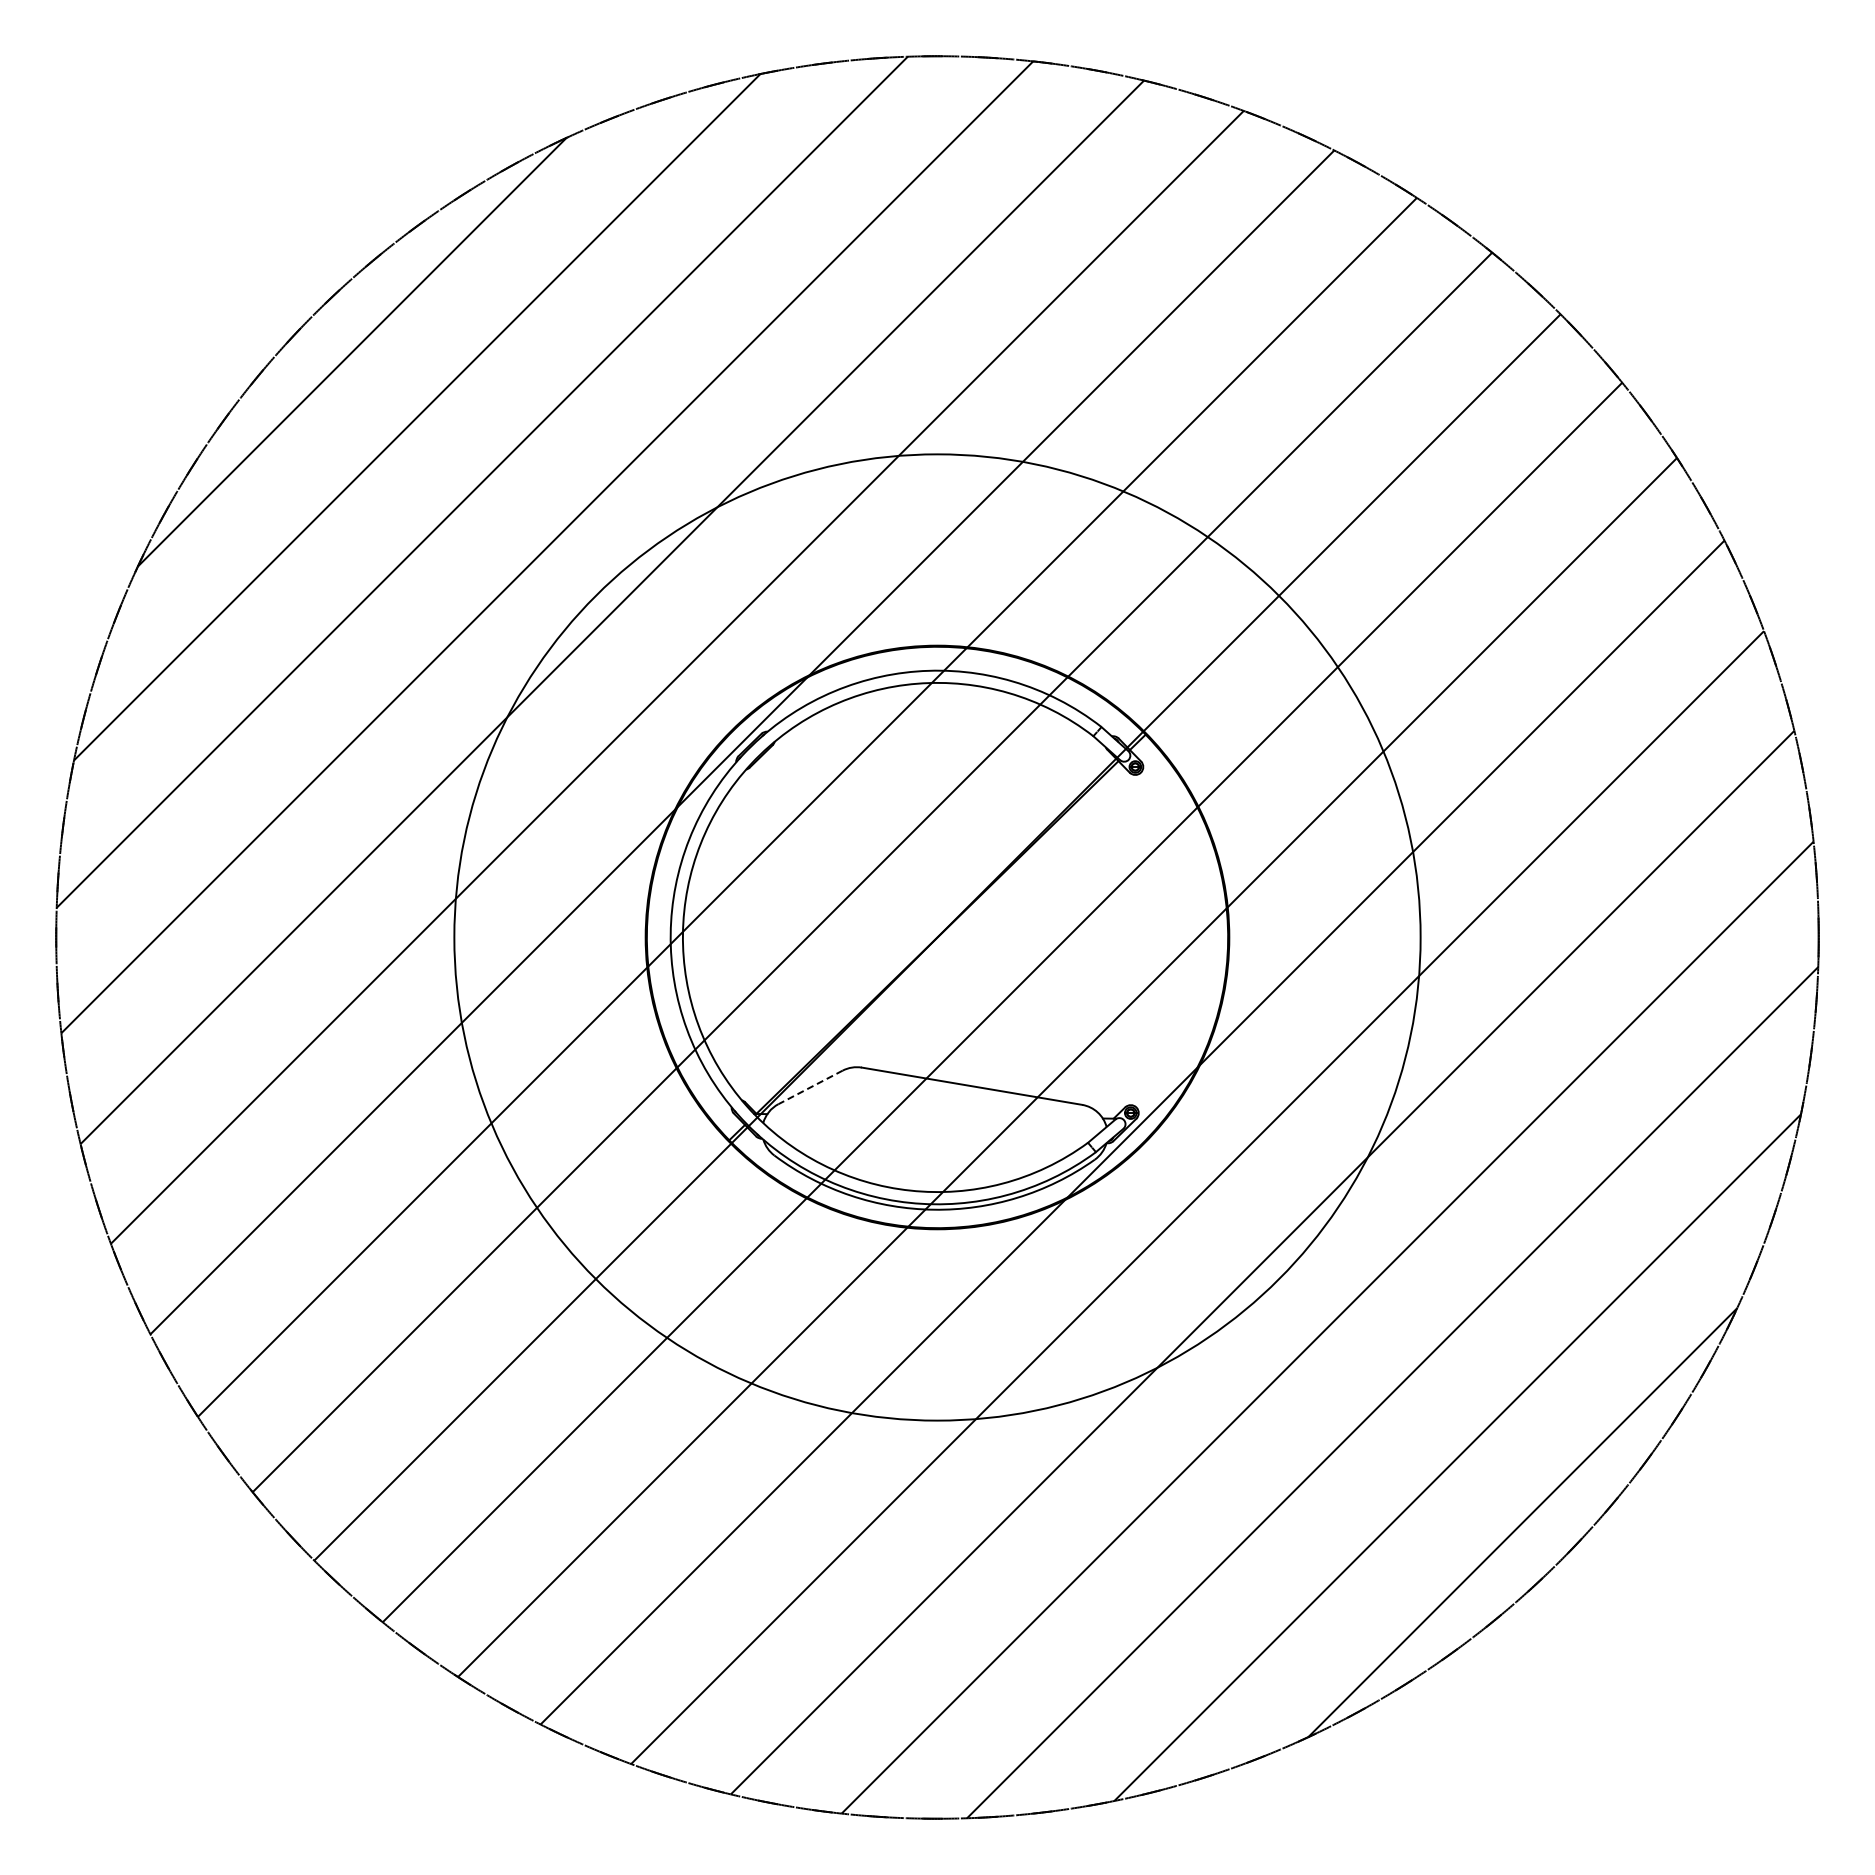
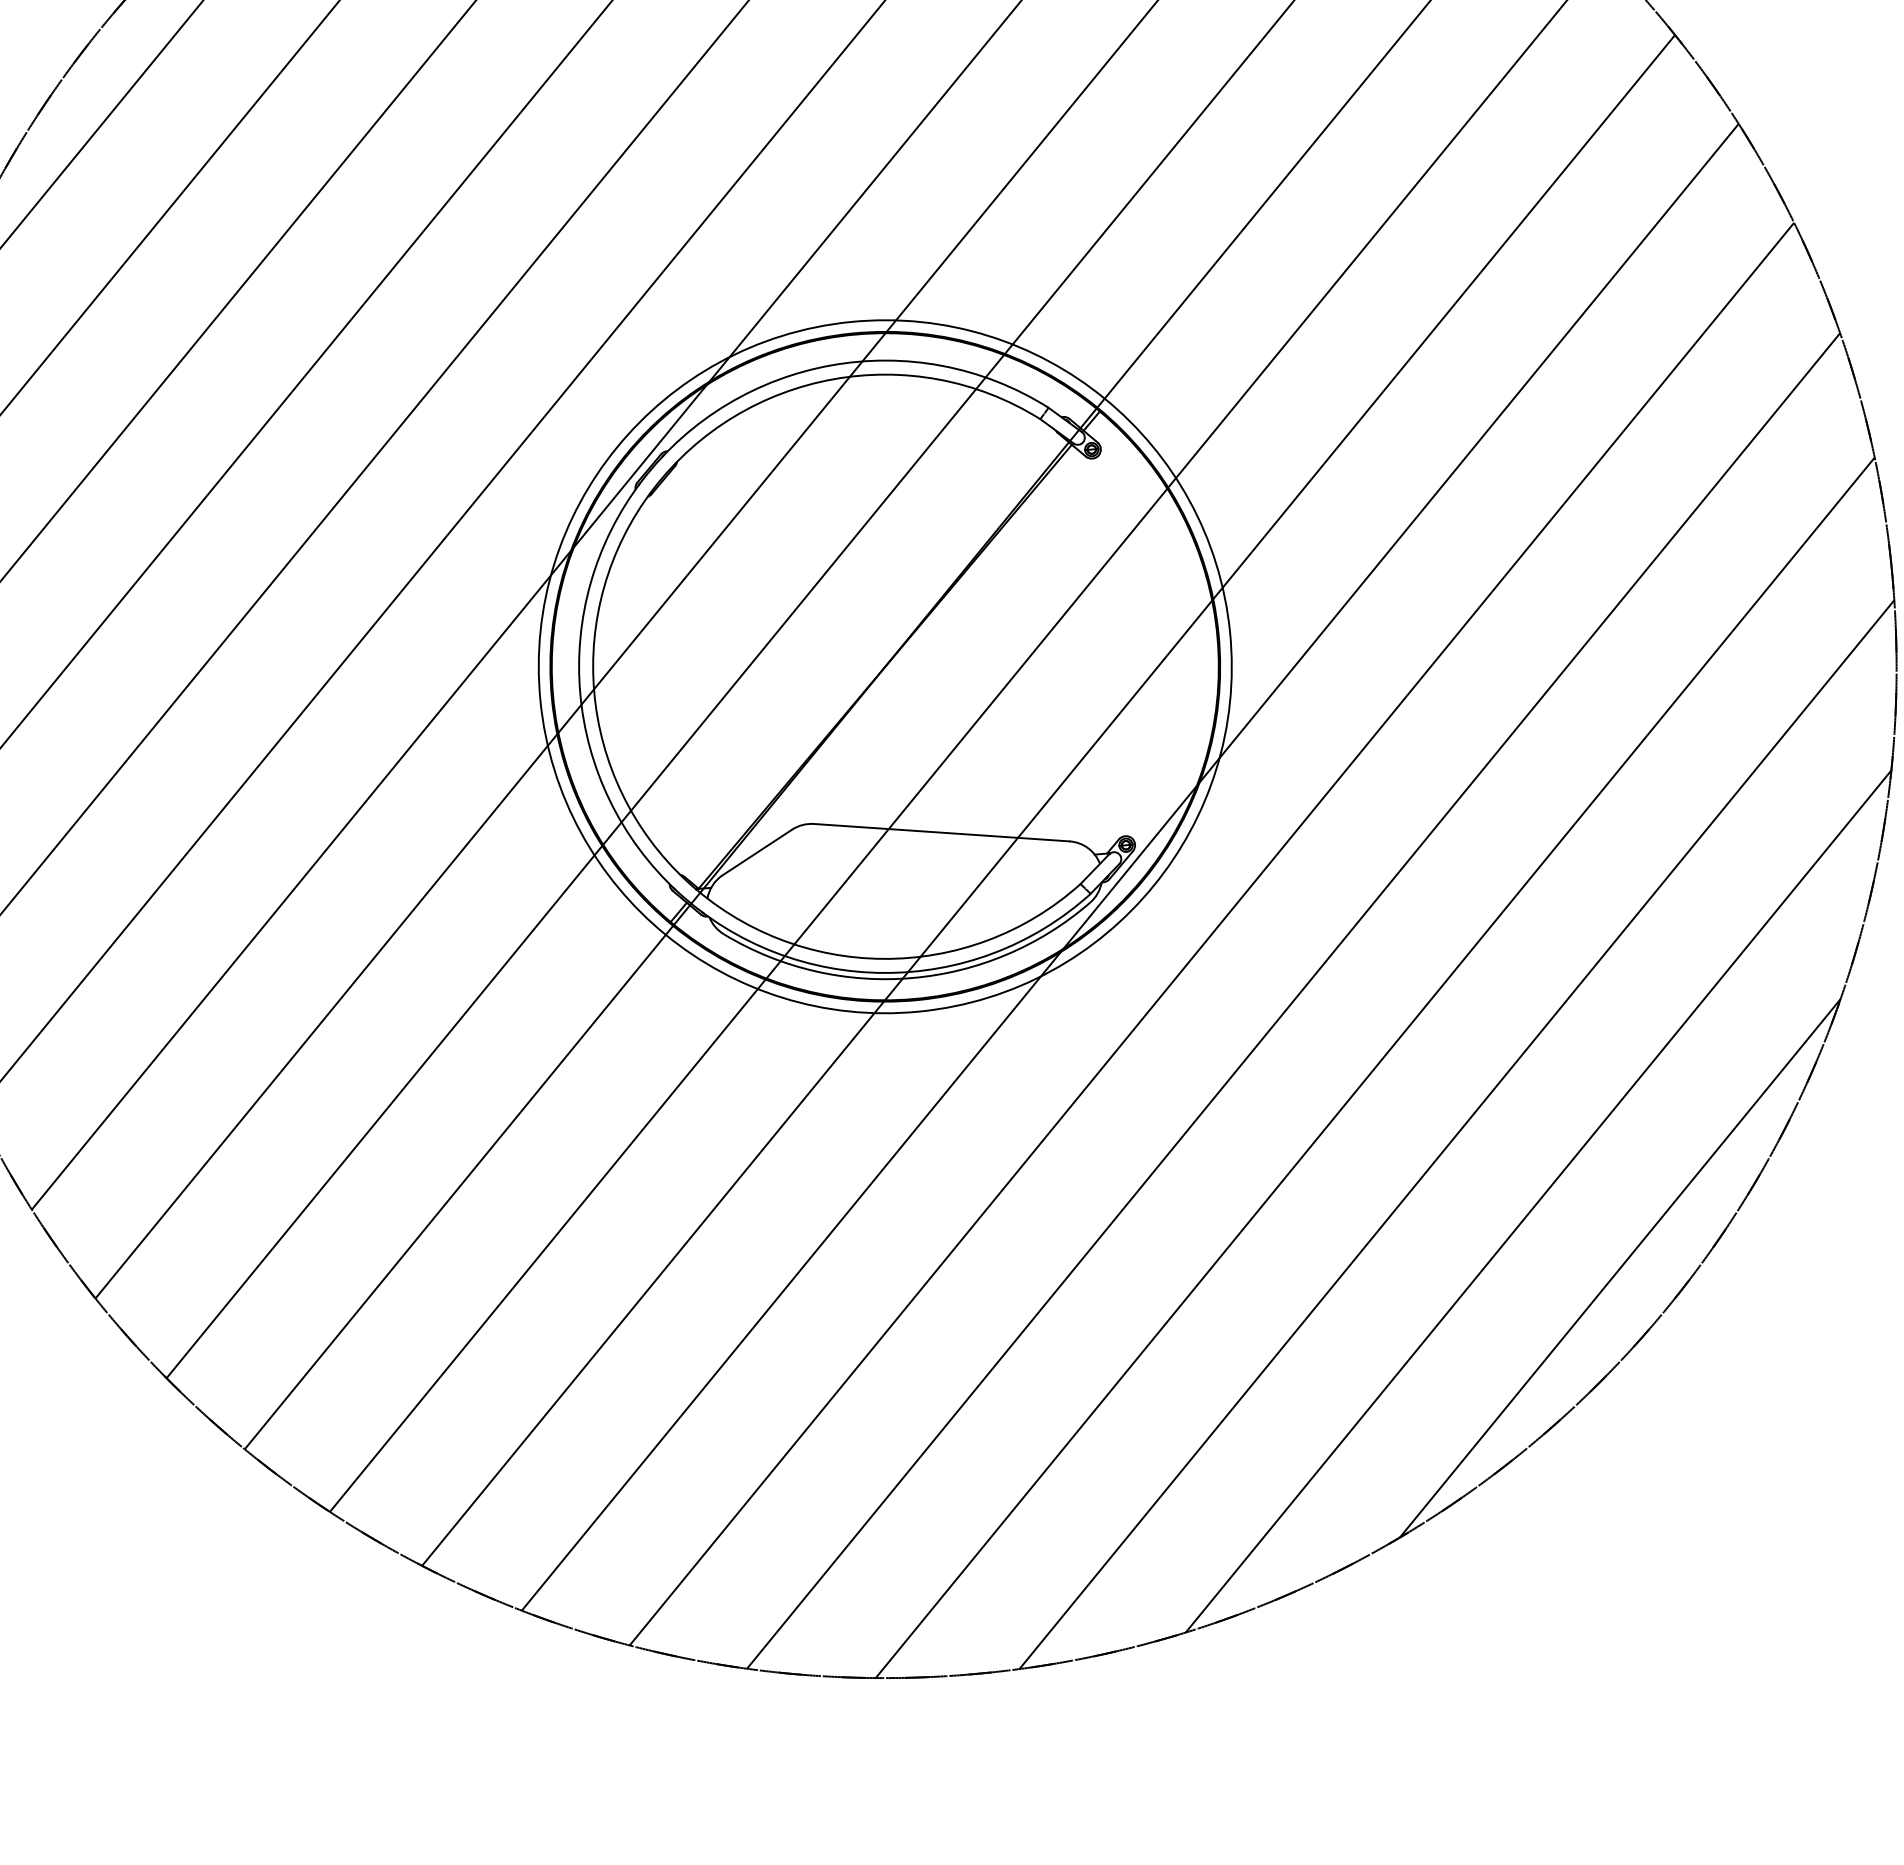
circle: (937, 937) -> (885, 666), size x0.62
line: (810, 1087) -> (757, 852), dashed -> solid

